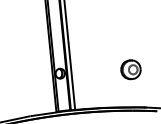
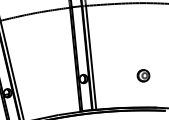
part: (130, 69) -> (143, 75), size x0.71

